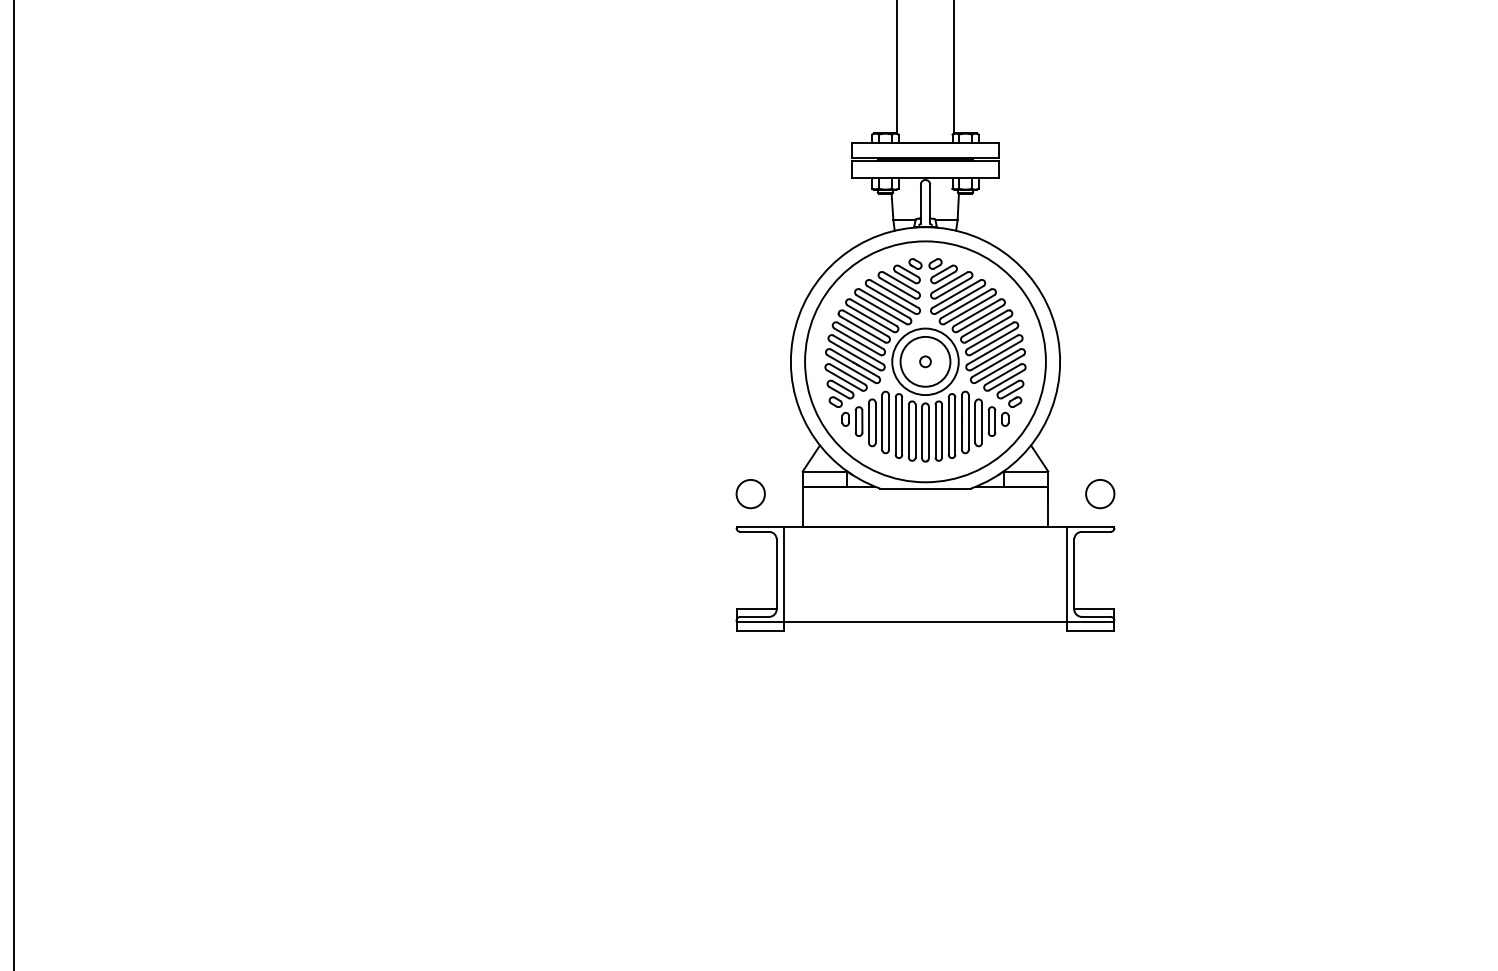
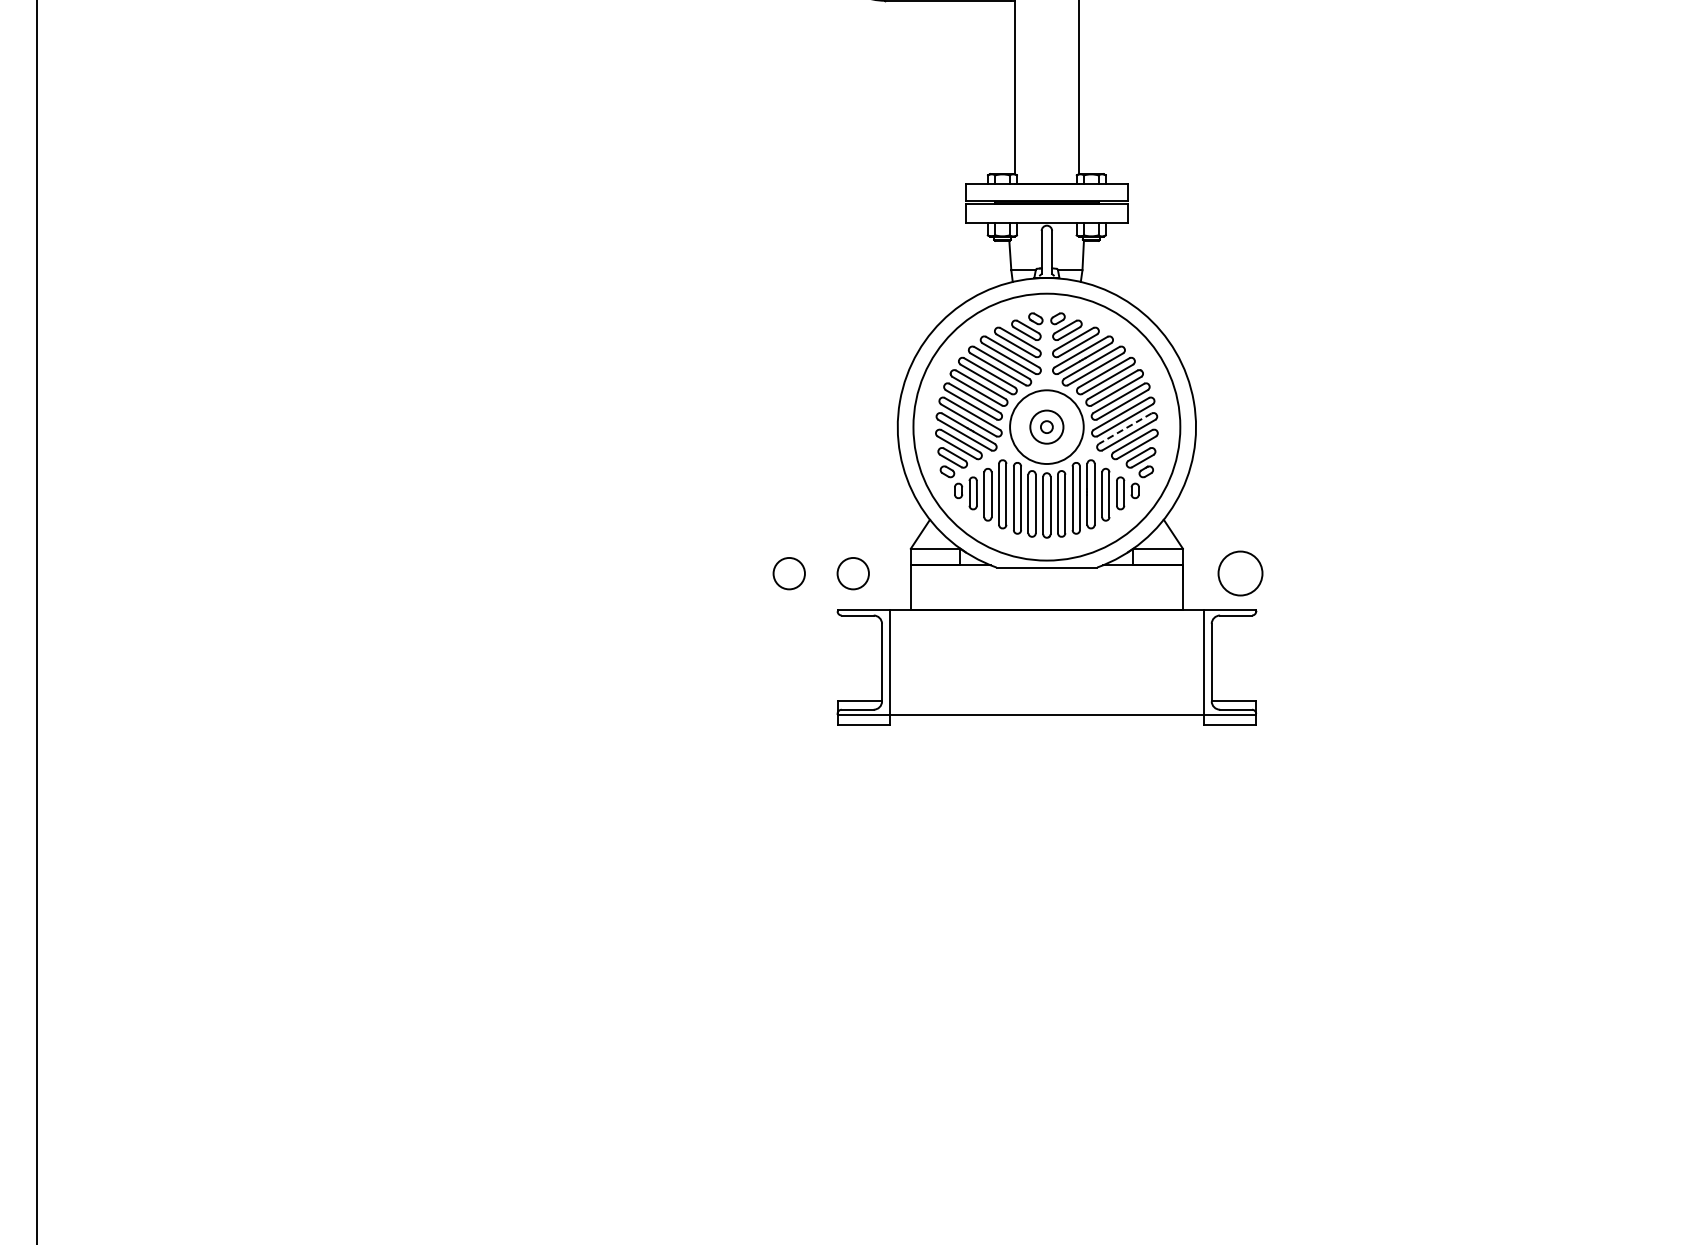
circle: (925, 361) -> (1046, 426), size x0.6
line: (995, 363) -> (1124, 428), solid -> dashed
circle: (692, 493) -> (788, 573), added
circle: (1100, 493) -> (1240, 573), size x1.4

